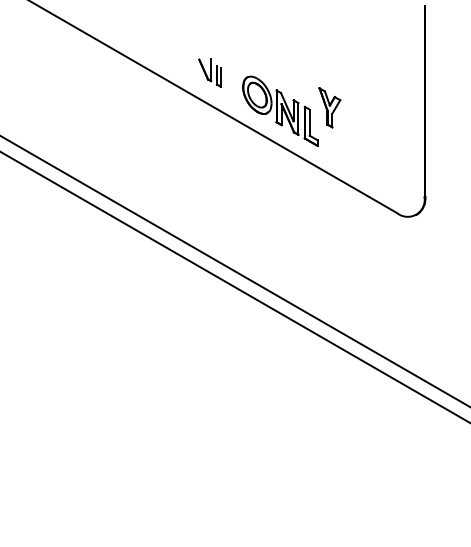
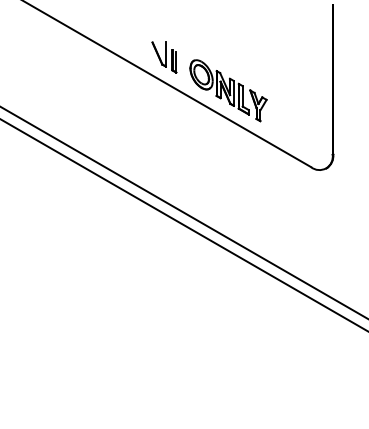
part: (209, 72) -> (164, 56), size x1.43
part: (329, 107) -> (258, 105), moved

